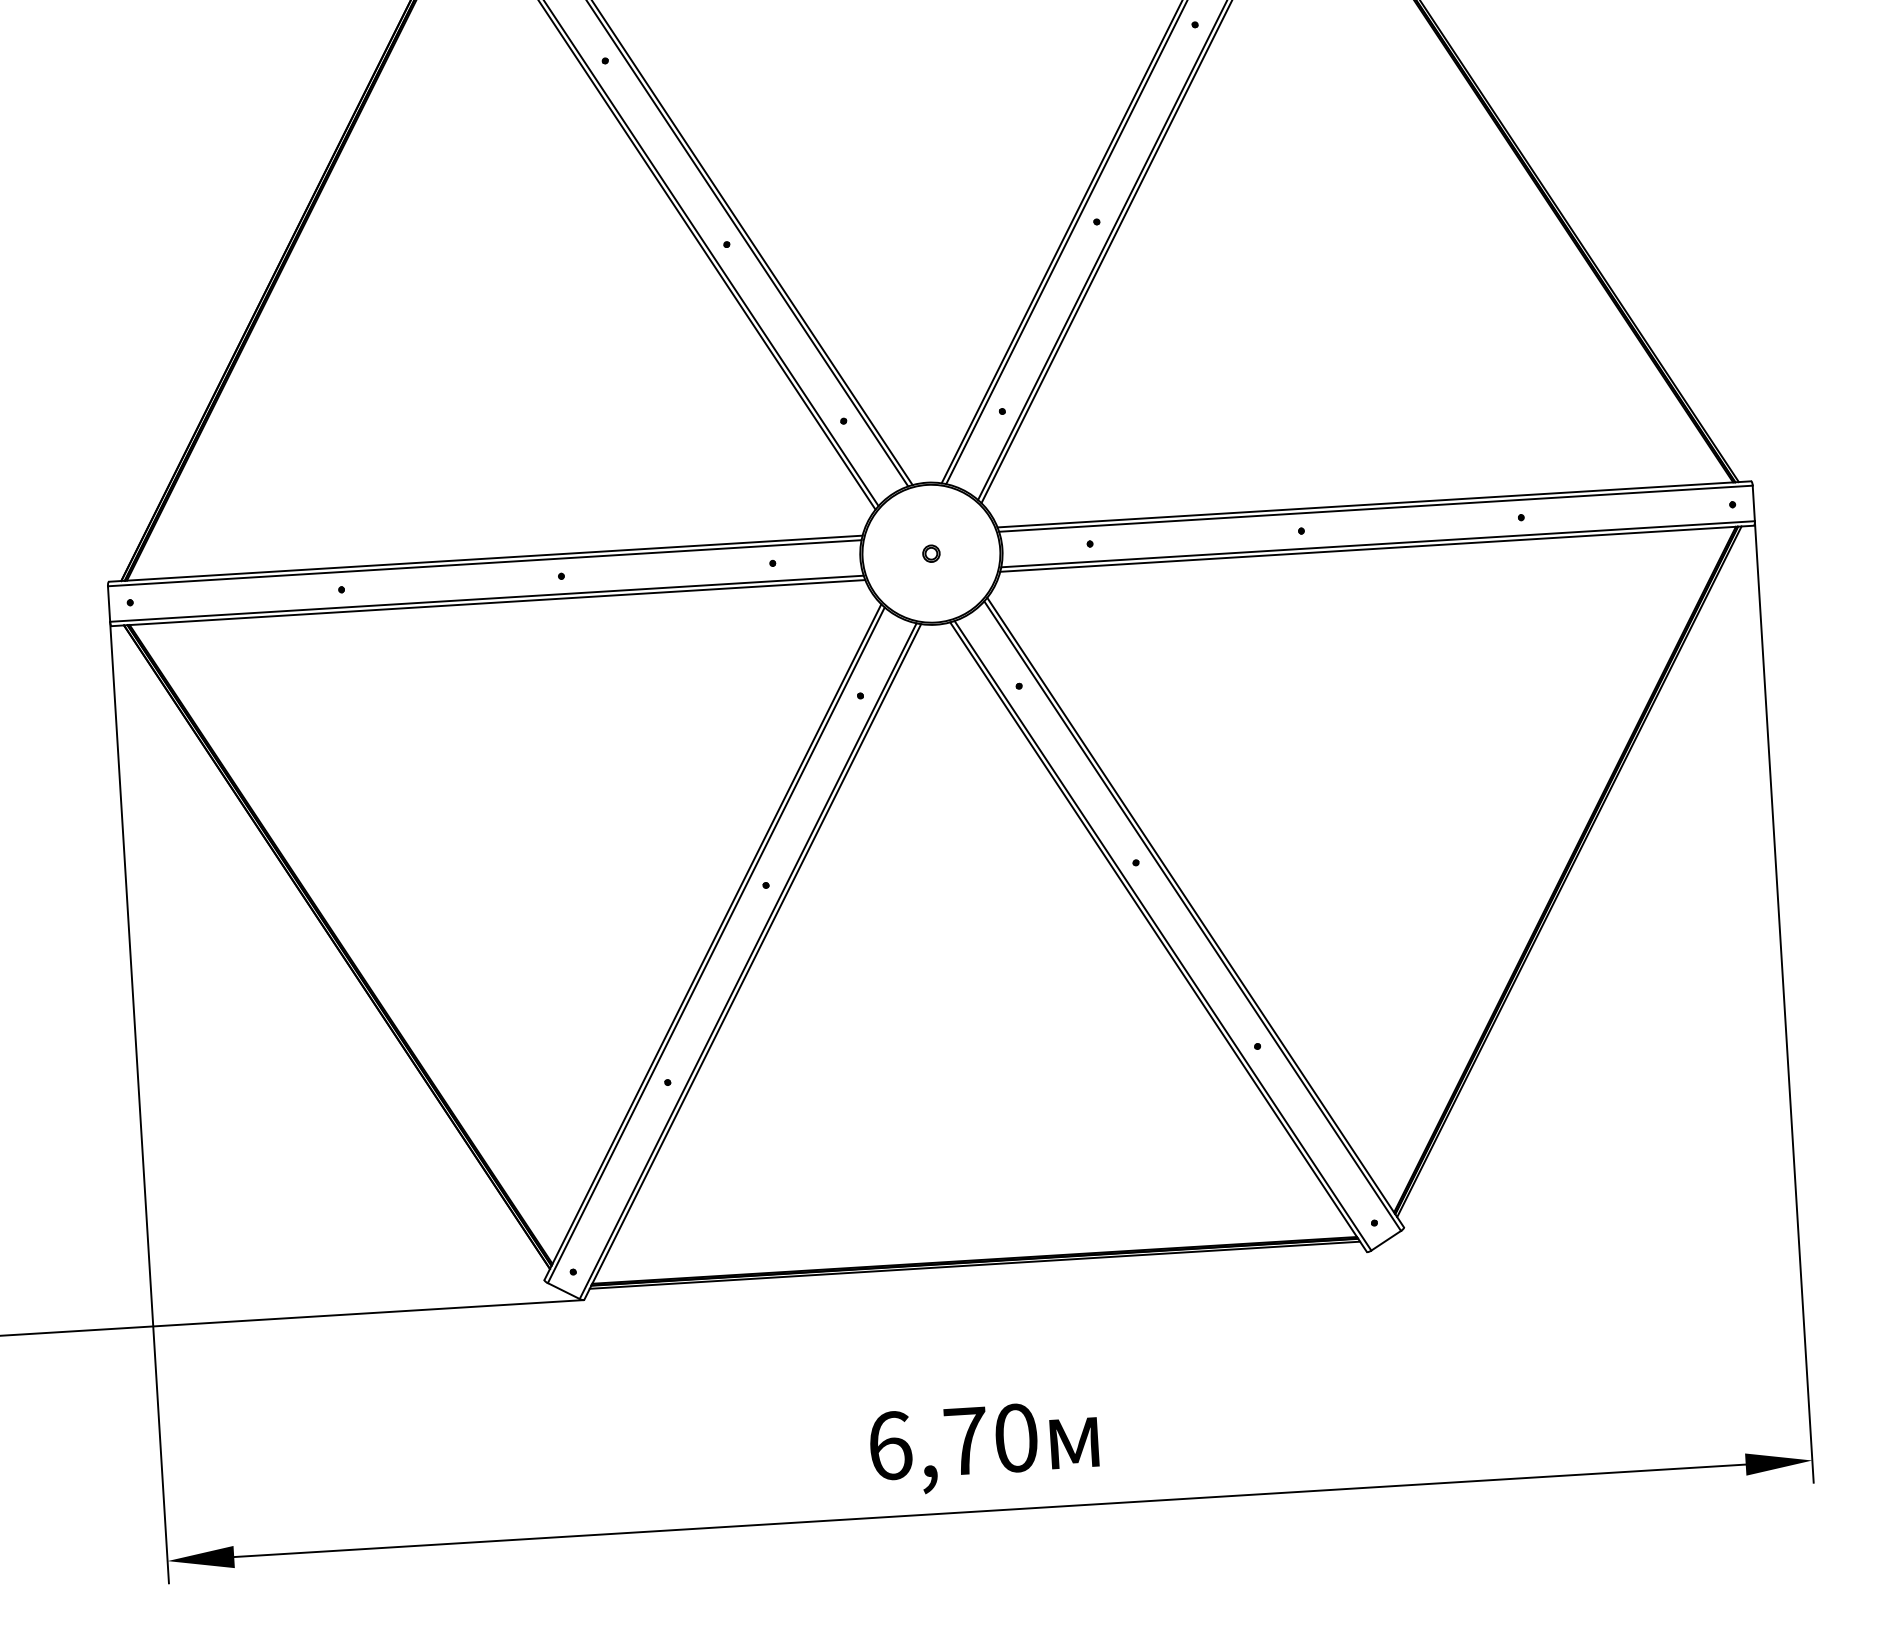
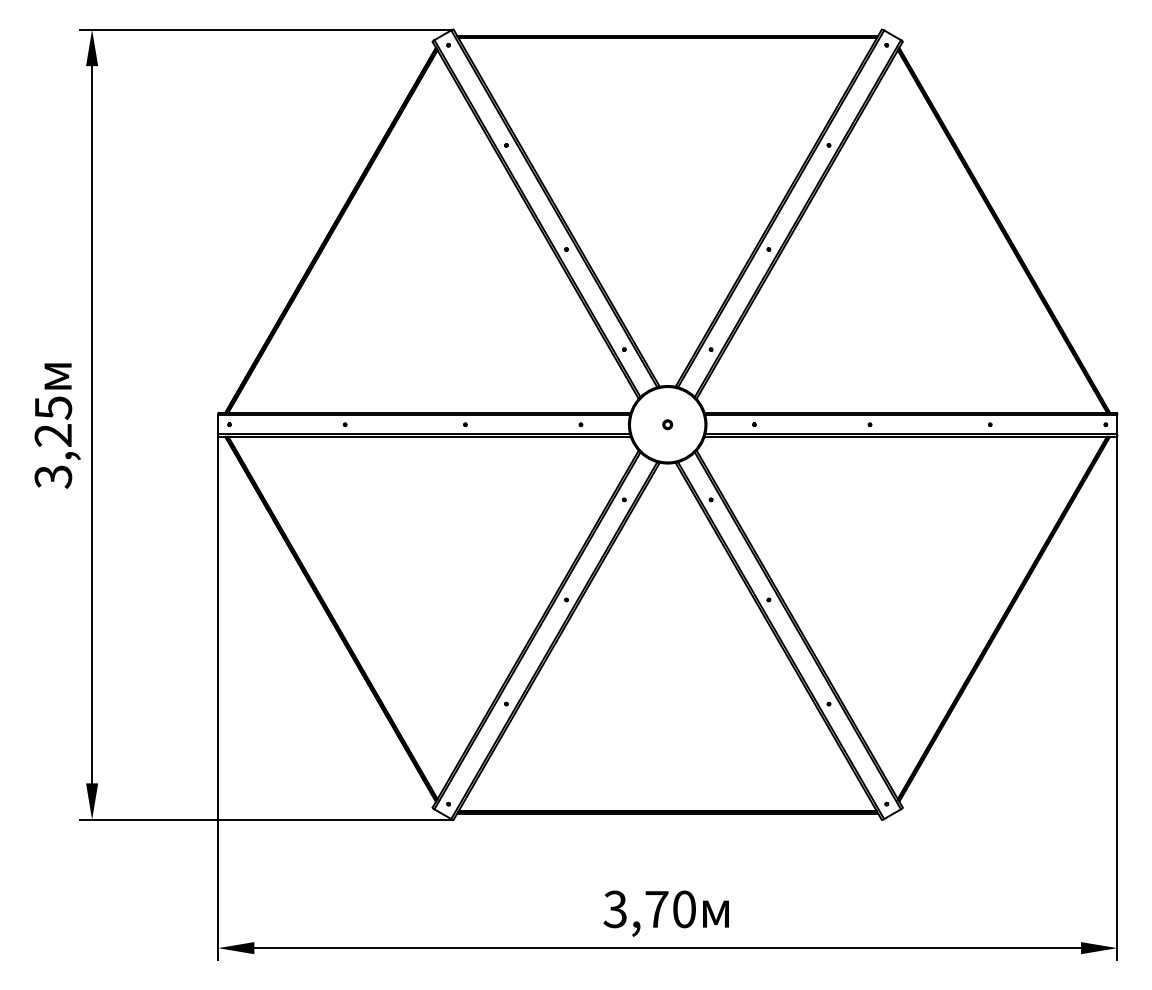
text: (890, 1445) -> (615, 909), 6,70 -> 3,70

